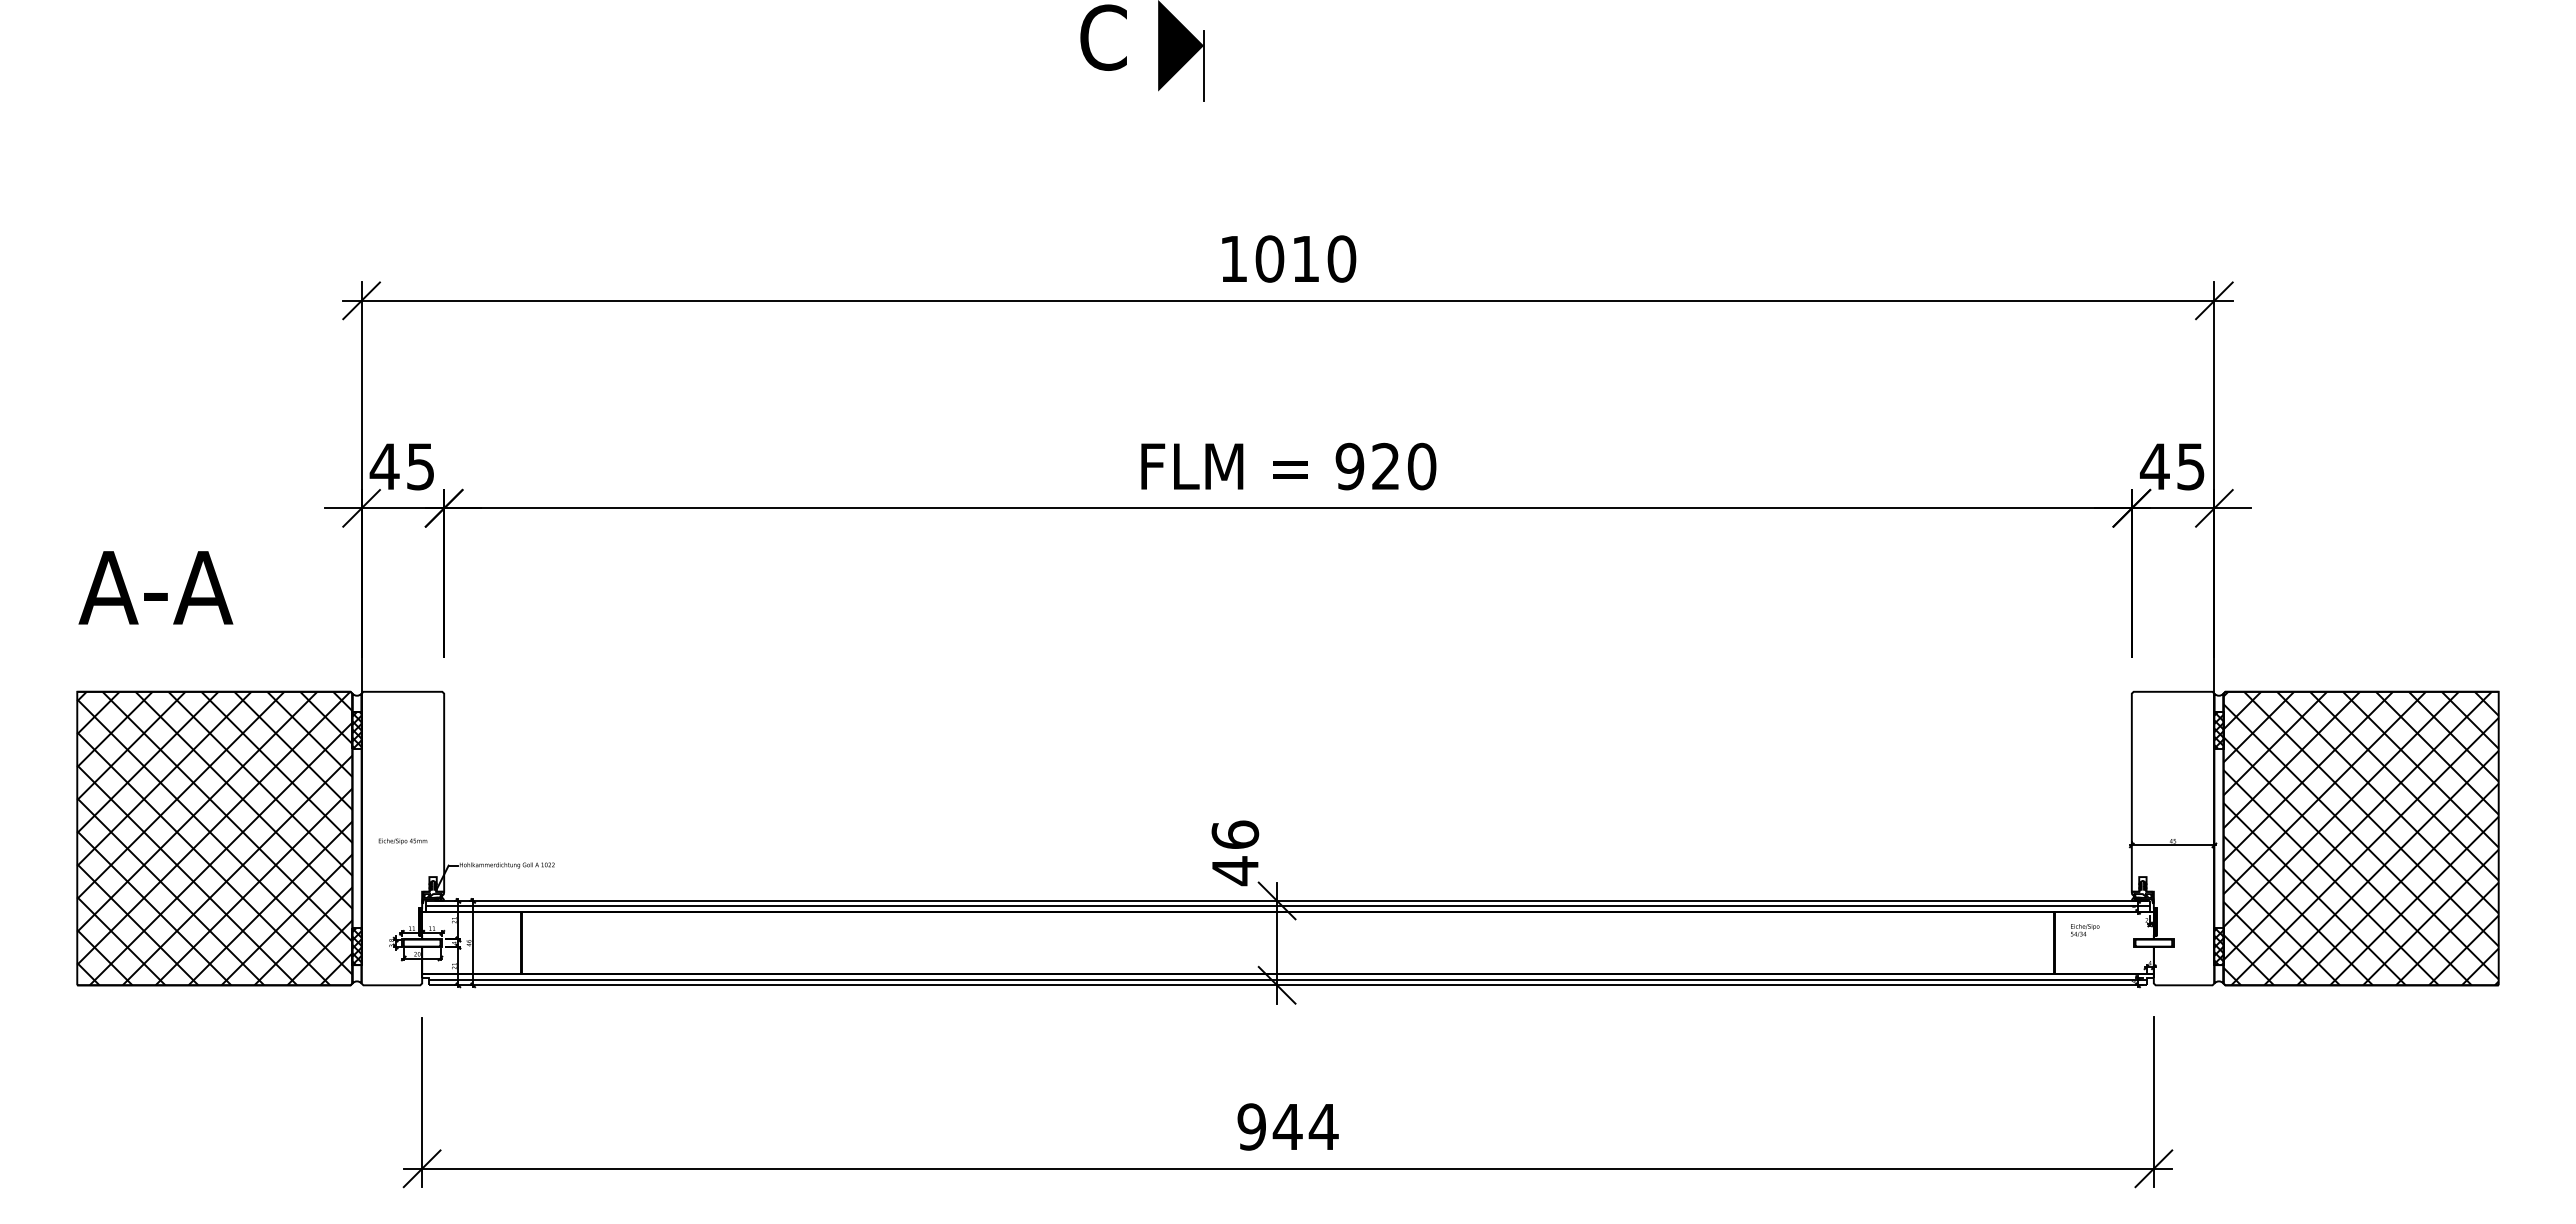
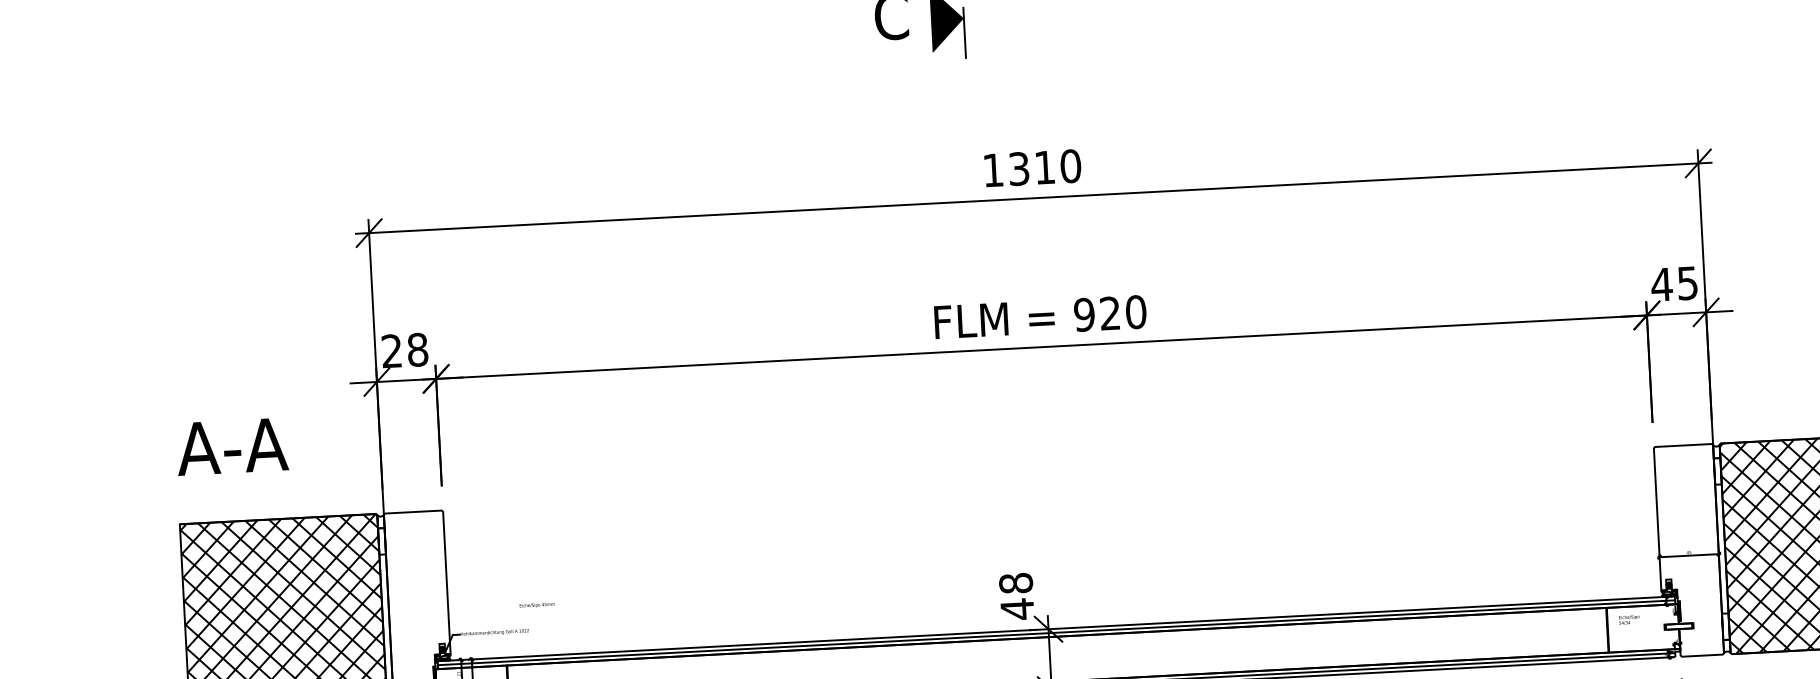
text: (1269, 258) -> (1018, 168), 1010 -> 1310
text: (401, 466) -> (403, 350), 45 -> 28
hatch: (356, 729) -> (381, 540), removed
hatch: (2218, 729) -> (1717, 470), removed
text: (1234, 834) -> (1015, 583), 46 -> 48
text: (402, 841) -> (536, 605), moved
hatch: (2218, 946) -> (1725, 626), removed

